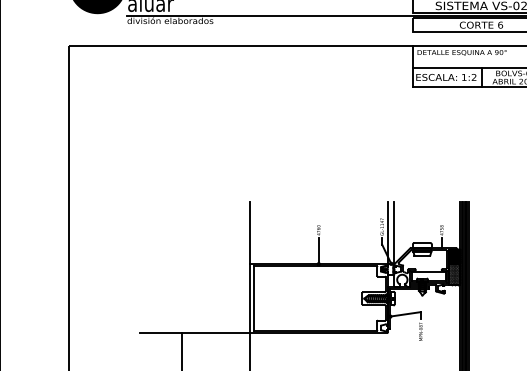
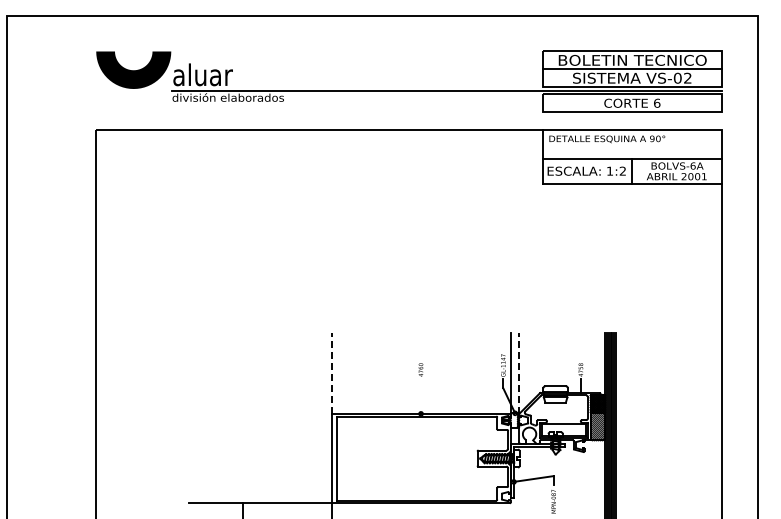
line: (250, 232) -> (332, 372), solid -> dashed
line: (394, 232) -> (519, 372), solid -> dashed
line: (319, 250) -> (421, 396), removed

